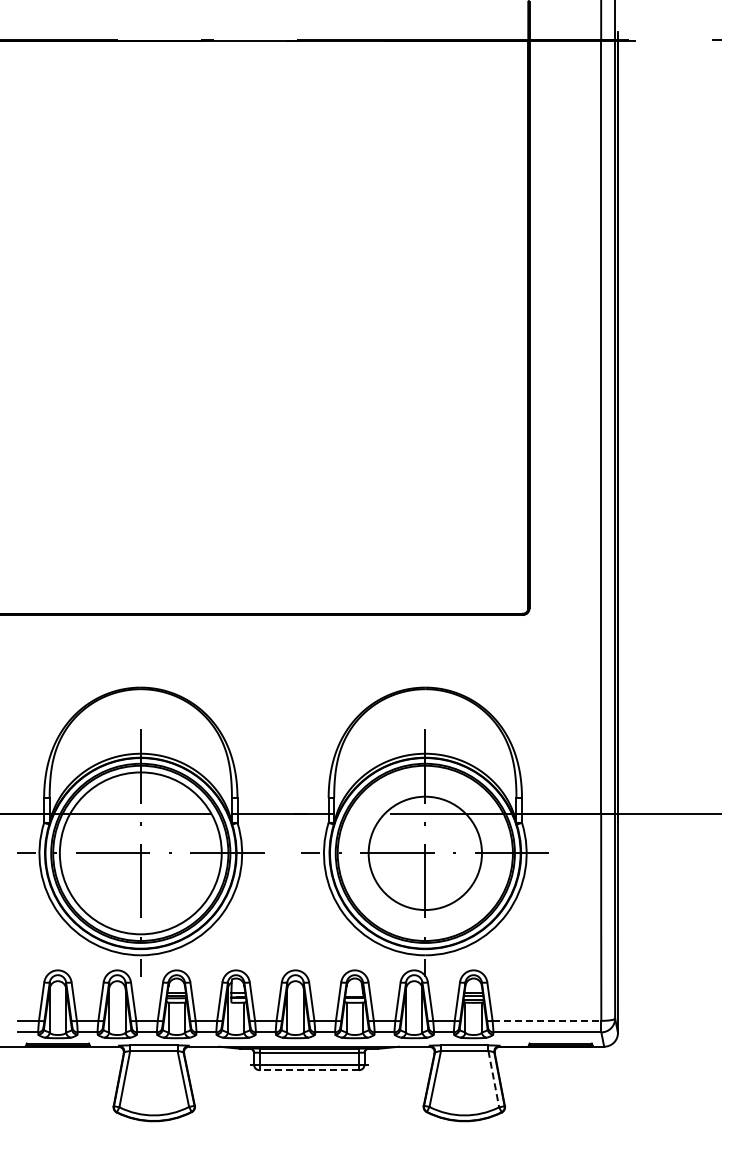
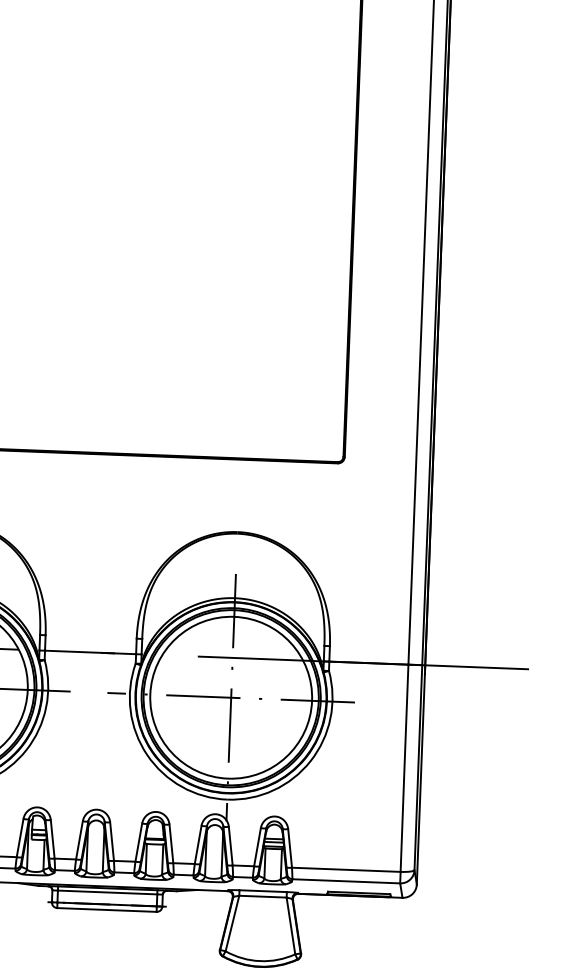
circle: (425, 853) -> (231, 697), size x1.43
line: (547, 1020) -> (346, 869), dashed -> solid
line: (309, 1070) -> (107, 910), dashed -> solid
line: (493, 1079) -> (290, 926), dashed -> solid

